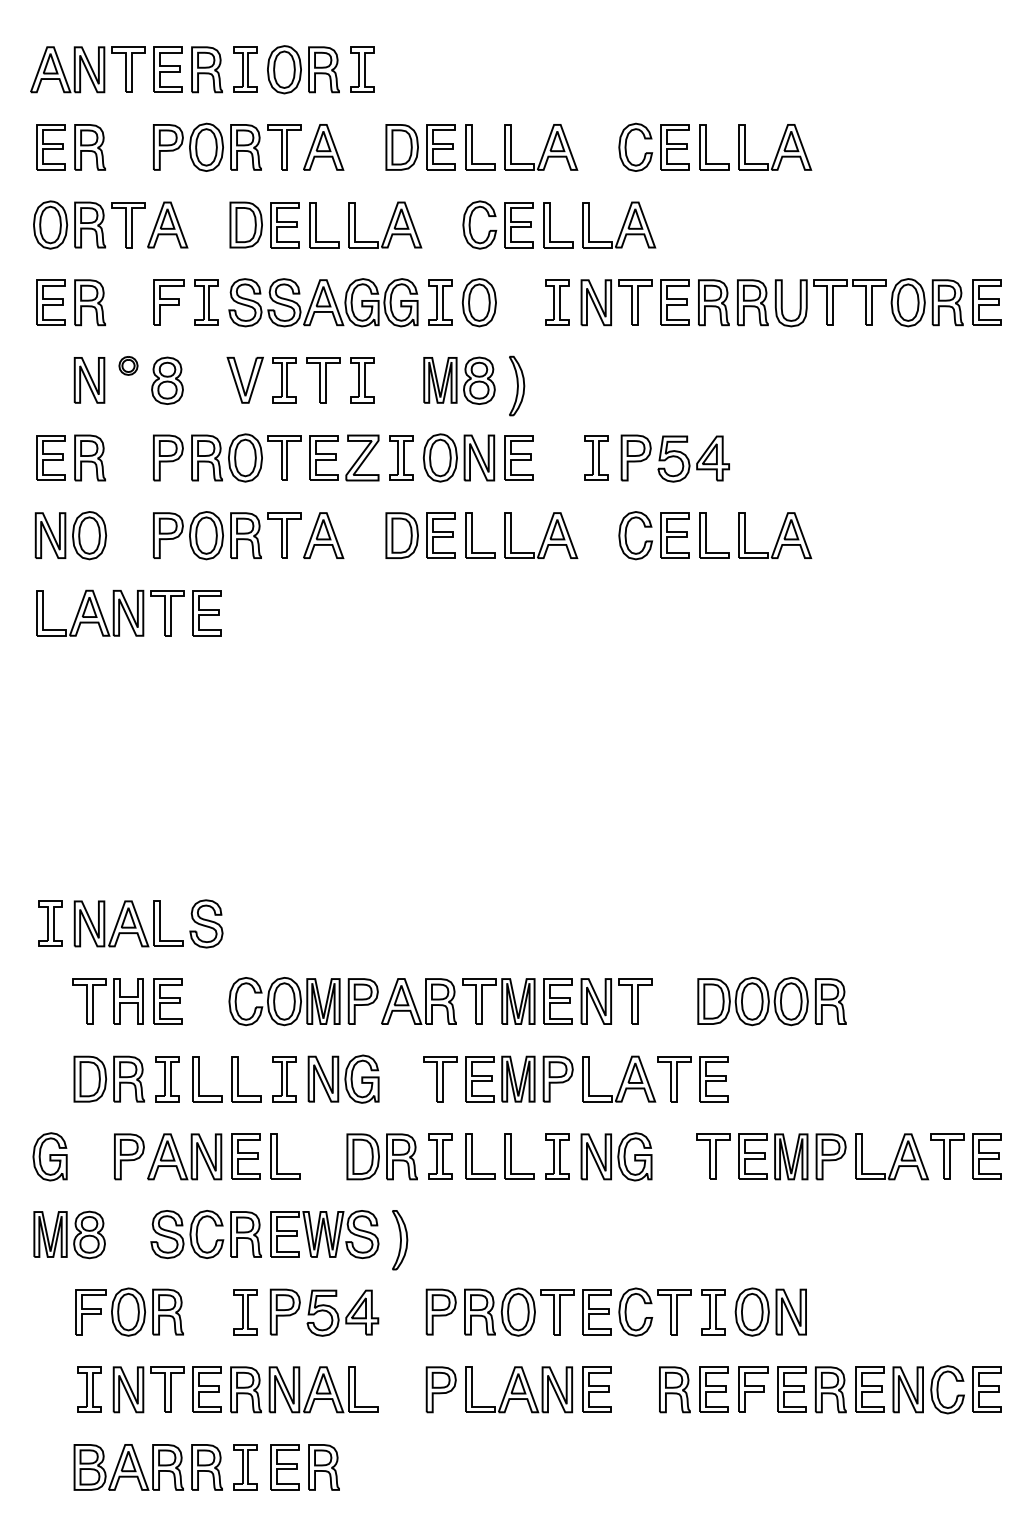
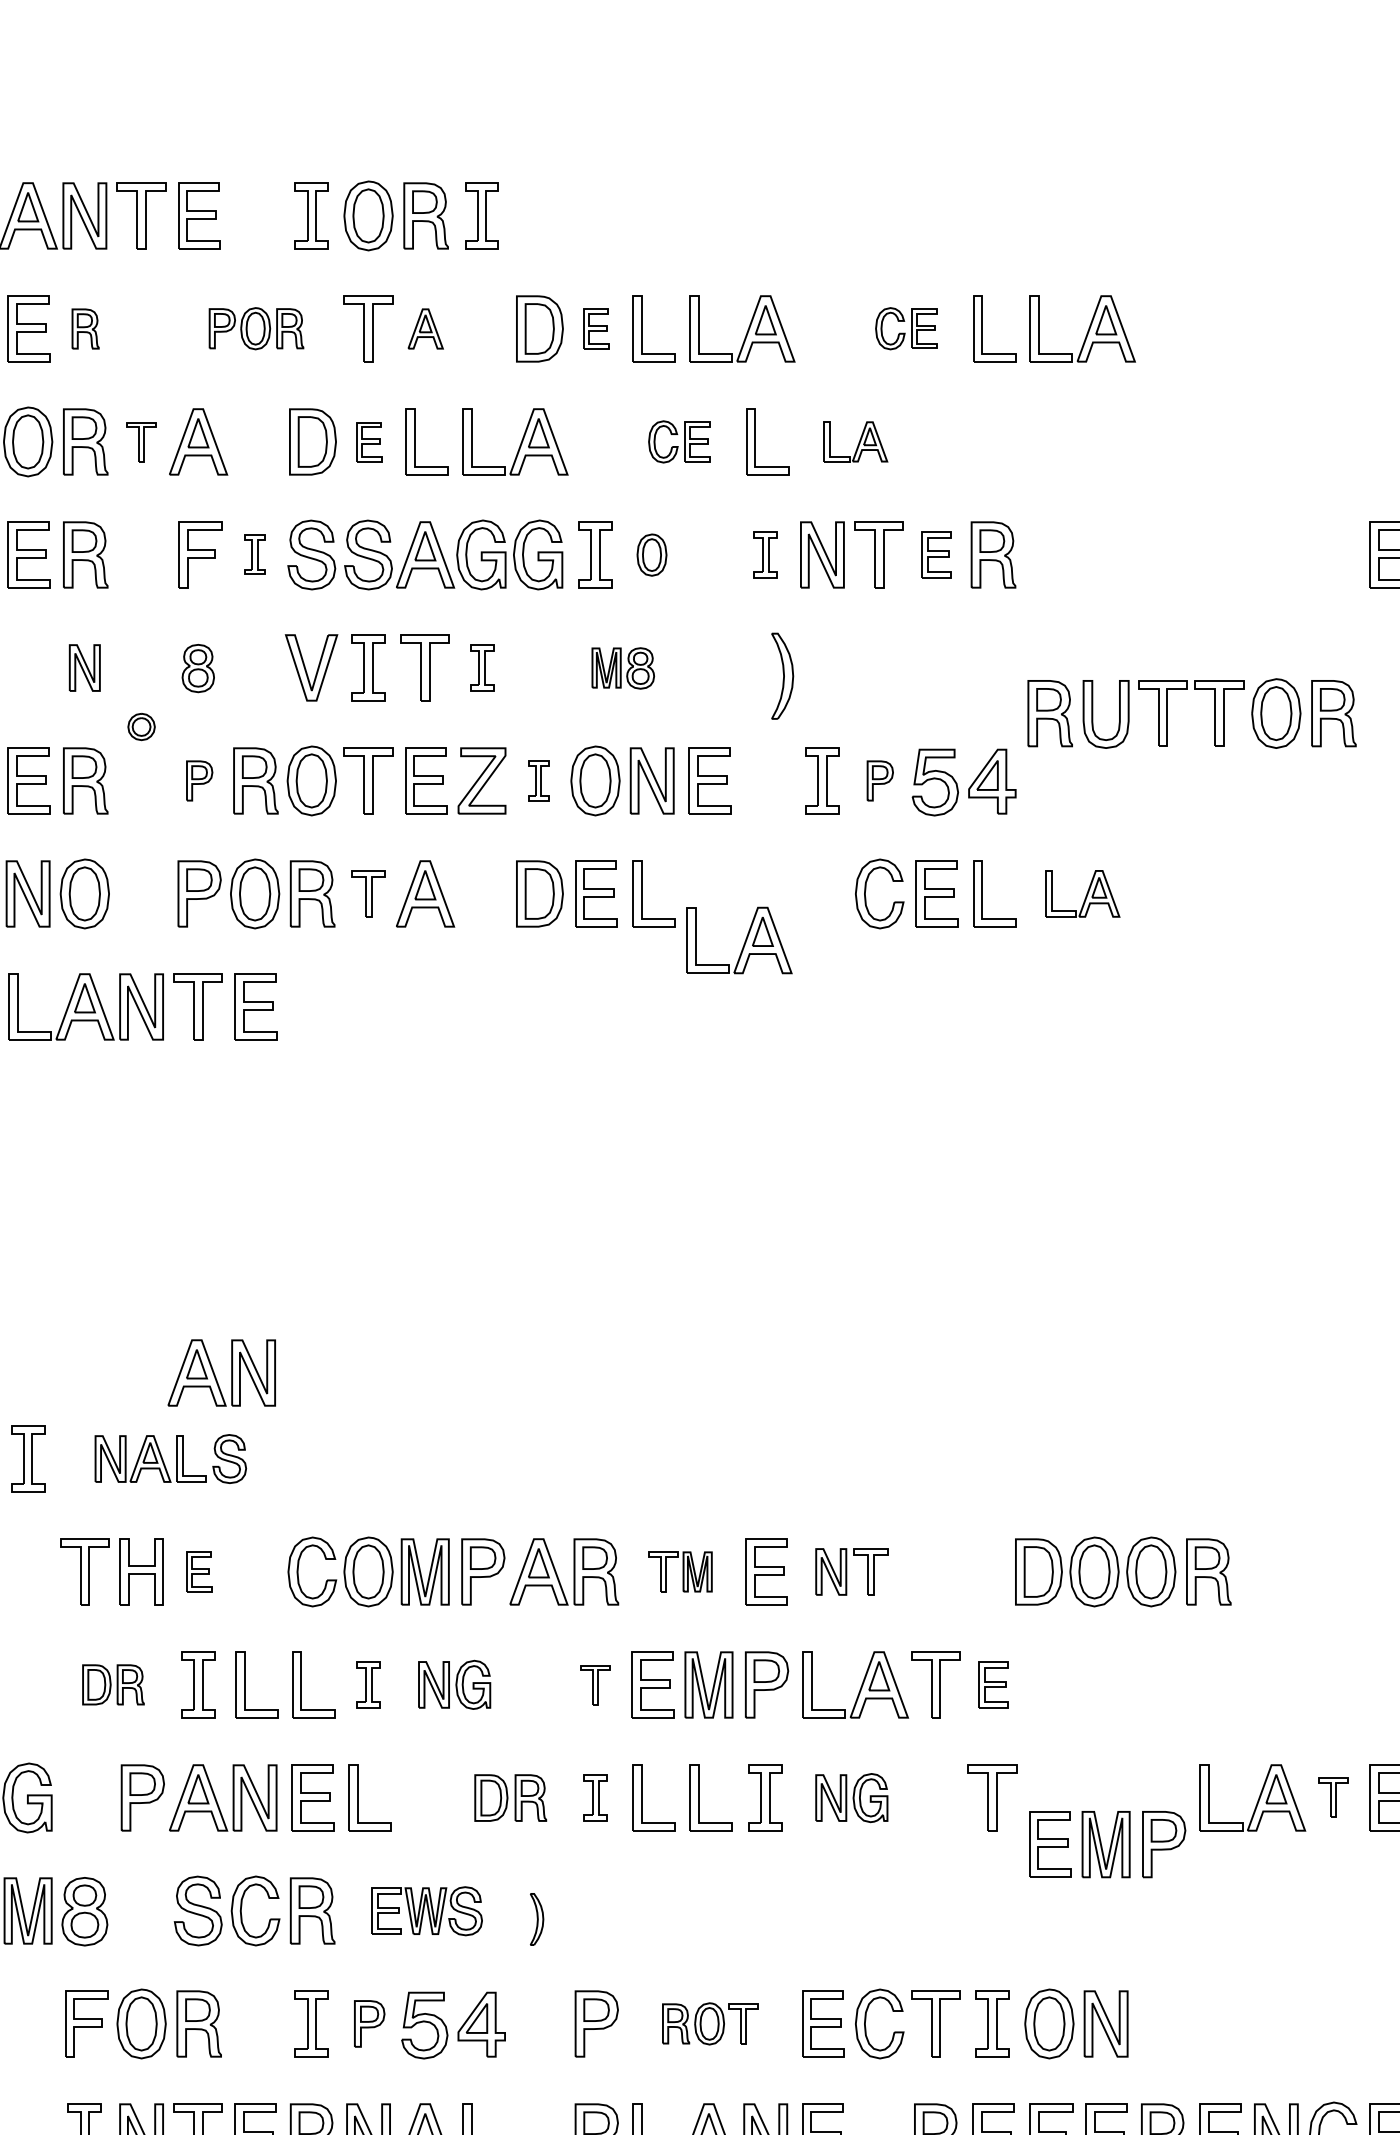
part: (206, 69) -> (255, 215), removed
part: (207, 146) -> (256, 327), size x0.6
part: (653, 146) -> (905, 327), size x0.6
part: (89, 147) -> (84, 329), size x0.6
part: (323, 147) -> (425, 329), size x0.6
part: (440, 147) -> (595, 329), size x0.6
part: (497, 224) -> (678, 441), size x0.6
part: (619, 224) -> (856, 441), size x0.6
part: (128, 225) -> (141, 442), size x0.6
part: (284, 225) -> (368, 442), size x0.6
part: (206, 302) -> (255, 554), size x0.6
part: (478, 302) -> (650, 554), size x0.6
part: (557, 302) -> (765, 554), size x0.7
part: (674, 302) -> (936, 554), size x0.7
part: (865, 302) -> (1214, 713), moved
part: (128, 365) -> (141, 726), moved
part: (89, 380) -> (84, 668), size x0.7
part: (167, 380) -> (198, 668), size x0.7
part: (362, 380) -> (482, 668), size x0.7
part: (459, 380) -> (623, 668), size x0.6
part: (517, 385) -> (783, 675), moved
part: (168, 457) -> (199, 780), size x0.6
part: (401, 457) -> (538, 780), size x0.6
part: (635, 457) -> (879, 780), size x0.6
part: (284, 535) -> (368, 893), size x0.7
part: (541, 535) -> (739, 940), moved
part: (775, 535) -> (1083, 893), size x0.7
part: (183, 864) -> (221, 1372), added
part: (148, 923) -> (170, 1458), size x0.7
part: (167, 1001) -> (198, 1571), size x0.6
part: (498, 1001) -> (680, 1571), size x0.6
part: (616, 1001) -> (851, 1571), size x0.7
part: (771, 1001) -> (1122, 1571), moved
part: (108, 1078) -> (112, 1683), size x0.6
part: (343, 1078) -> (454, 1683), size x0.7
part: (284, 1079) -> (368, 1685), size x0.7
part: (440, 1079) -> (595, 1685), size x0.6
part: (713, 1079) -> (992, 1685), size x0.7
part: (381, 1156) -> (509, 1797), size x0.7
part: (440, 1156) -> (595, 1797), size x0.7
part: (616, 1156) -> (851, 1797), size x0.7
part: (792, 1156) -> (1107, 1844), moved
part: (947, 1156) -> (1333, 1797), size x0.6
part: (324, 1234) -> (426, 1911), size x0.7
part: (400, 1240) -> (537, 1919), size x0.6
part: (284, 1311) -> (368, 2023), size x0.7
part: (519, 1311) -> (710, 2023), size x0.6

